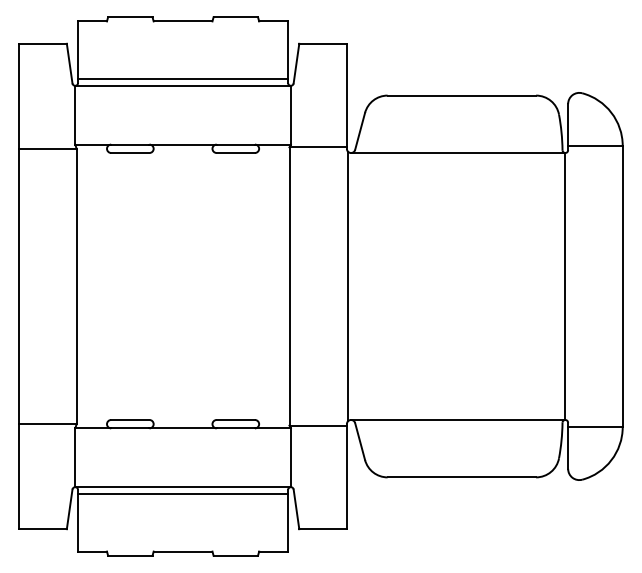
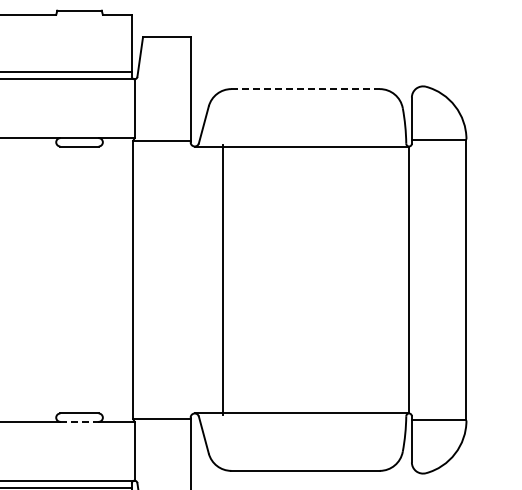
line: (462, 95) -> (306, 89), solid -> dashed
line: (348, 286) -> (223, 280), moved
line: (236, 428) -> (80, 422), solid -> dashed

